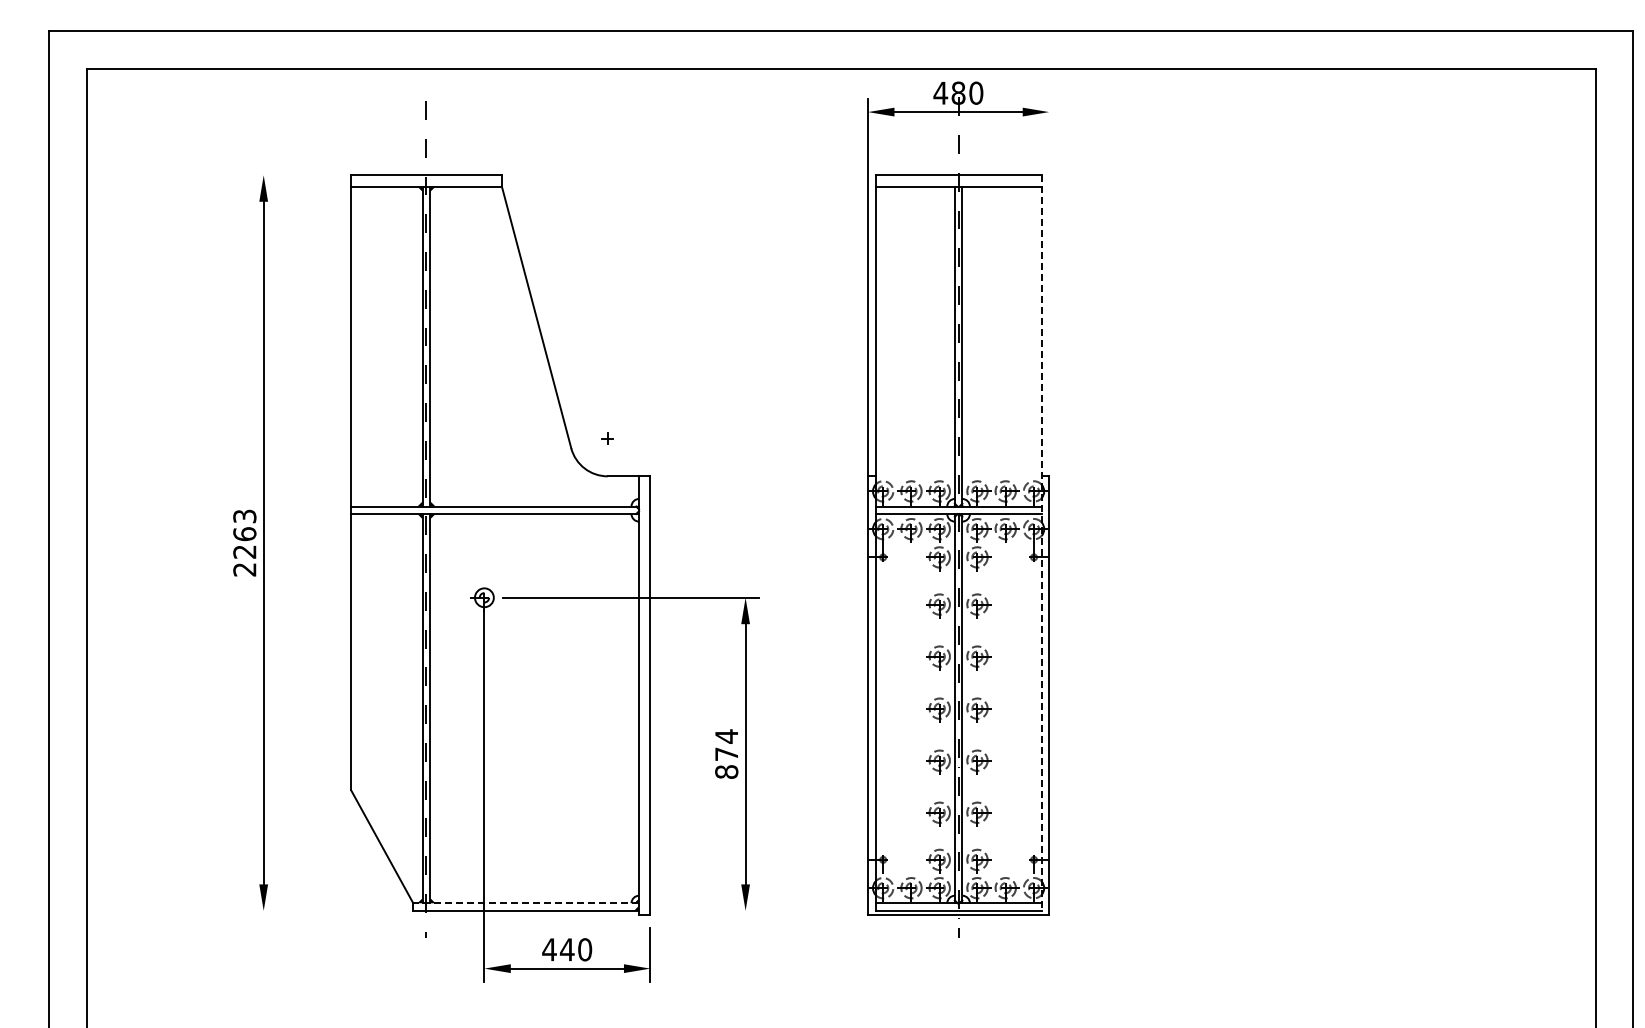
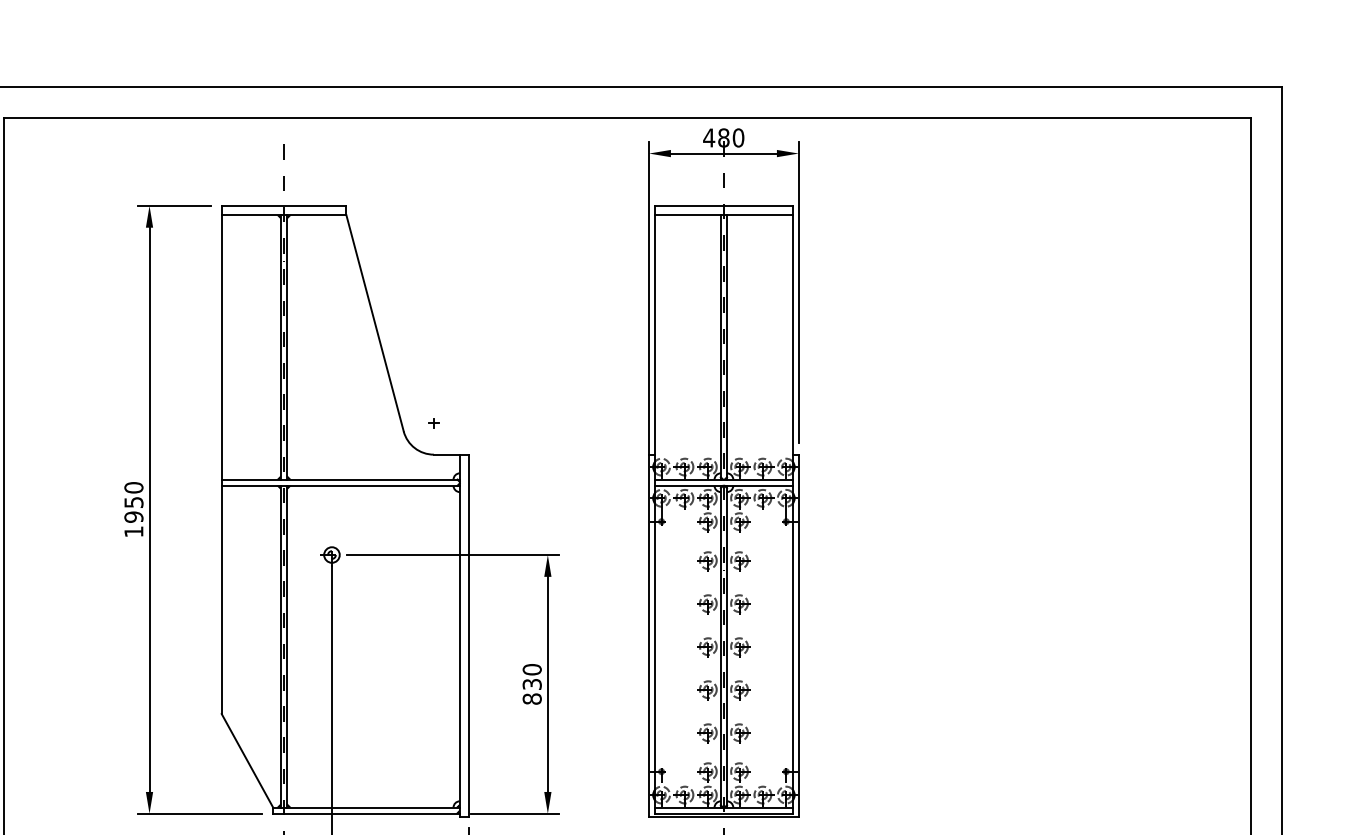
line: (293, 175) -> (174, 205), added
line: (1049, 280) -> (799, 292), added
text: (244, 542) -> (133, 509), 2263 -> 1950
line: (1041, 543) -> (792, 510), dashed -> solid
text: (726, 744) -> (532, 676), 874 -> 830
line: (526, 903) -> (366, 807), dashed -> solid
line: (324, 910) -> (199, 813), added
line: (705, 910) -> (514, 813), added

